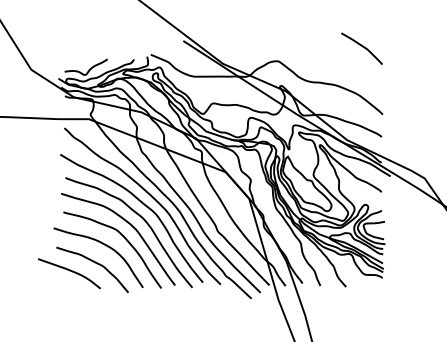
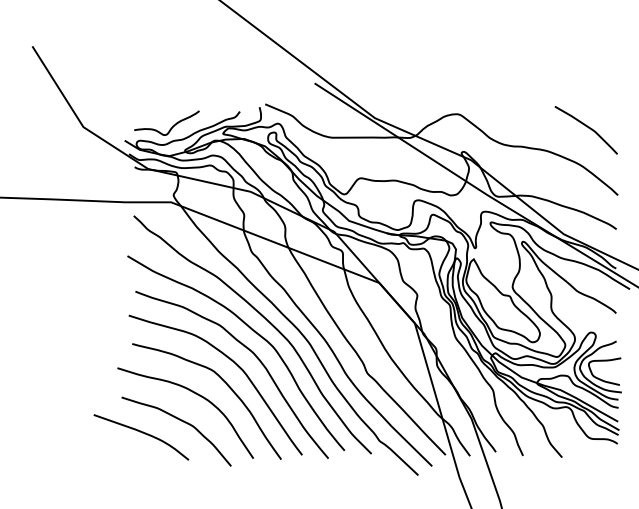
curve: (362, 47) -> (587, 128), moved

